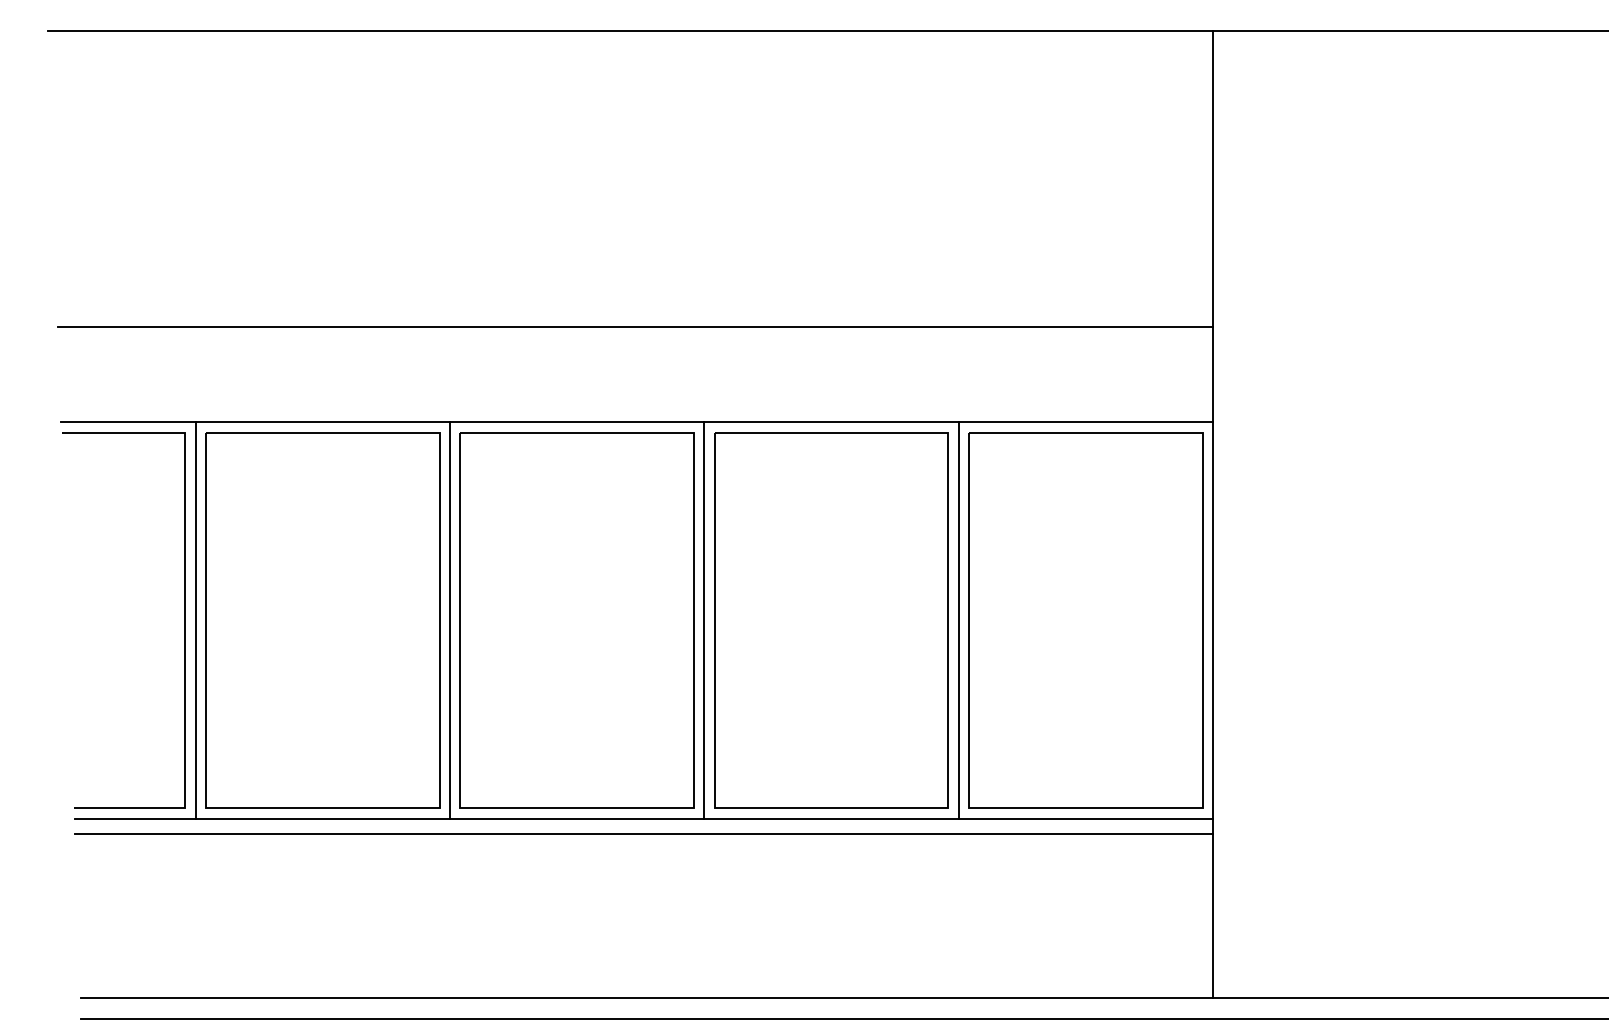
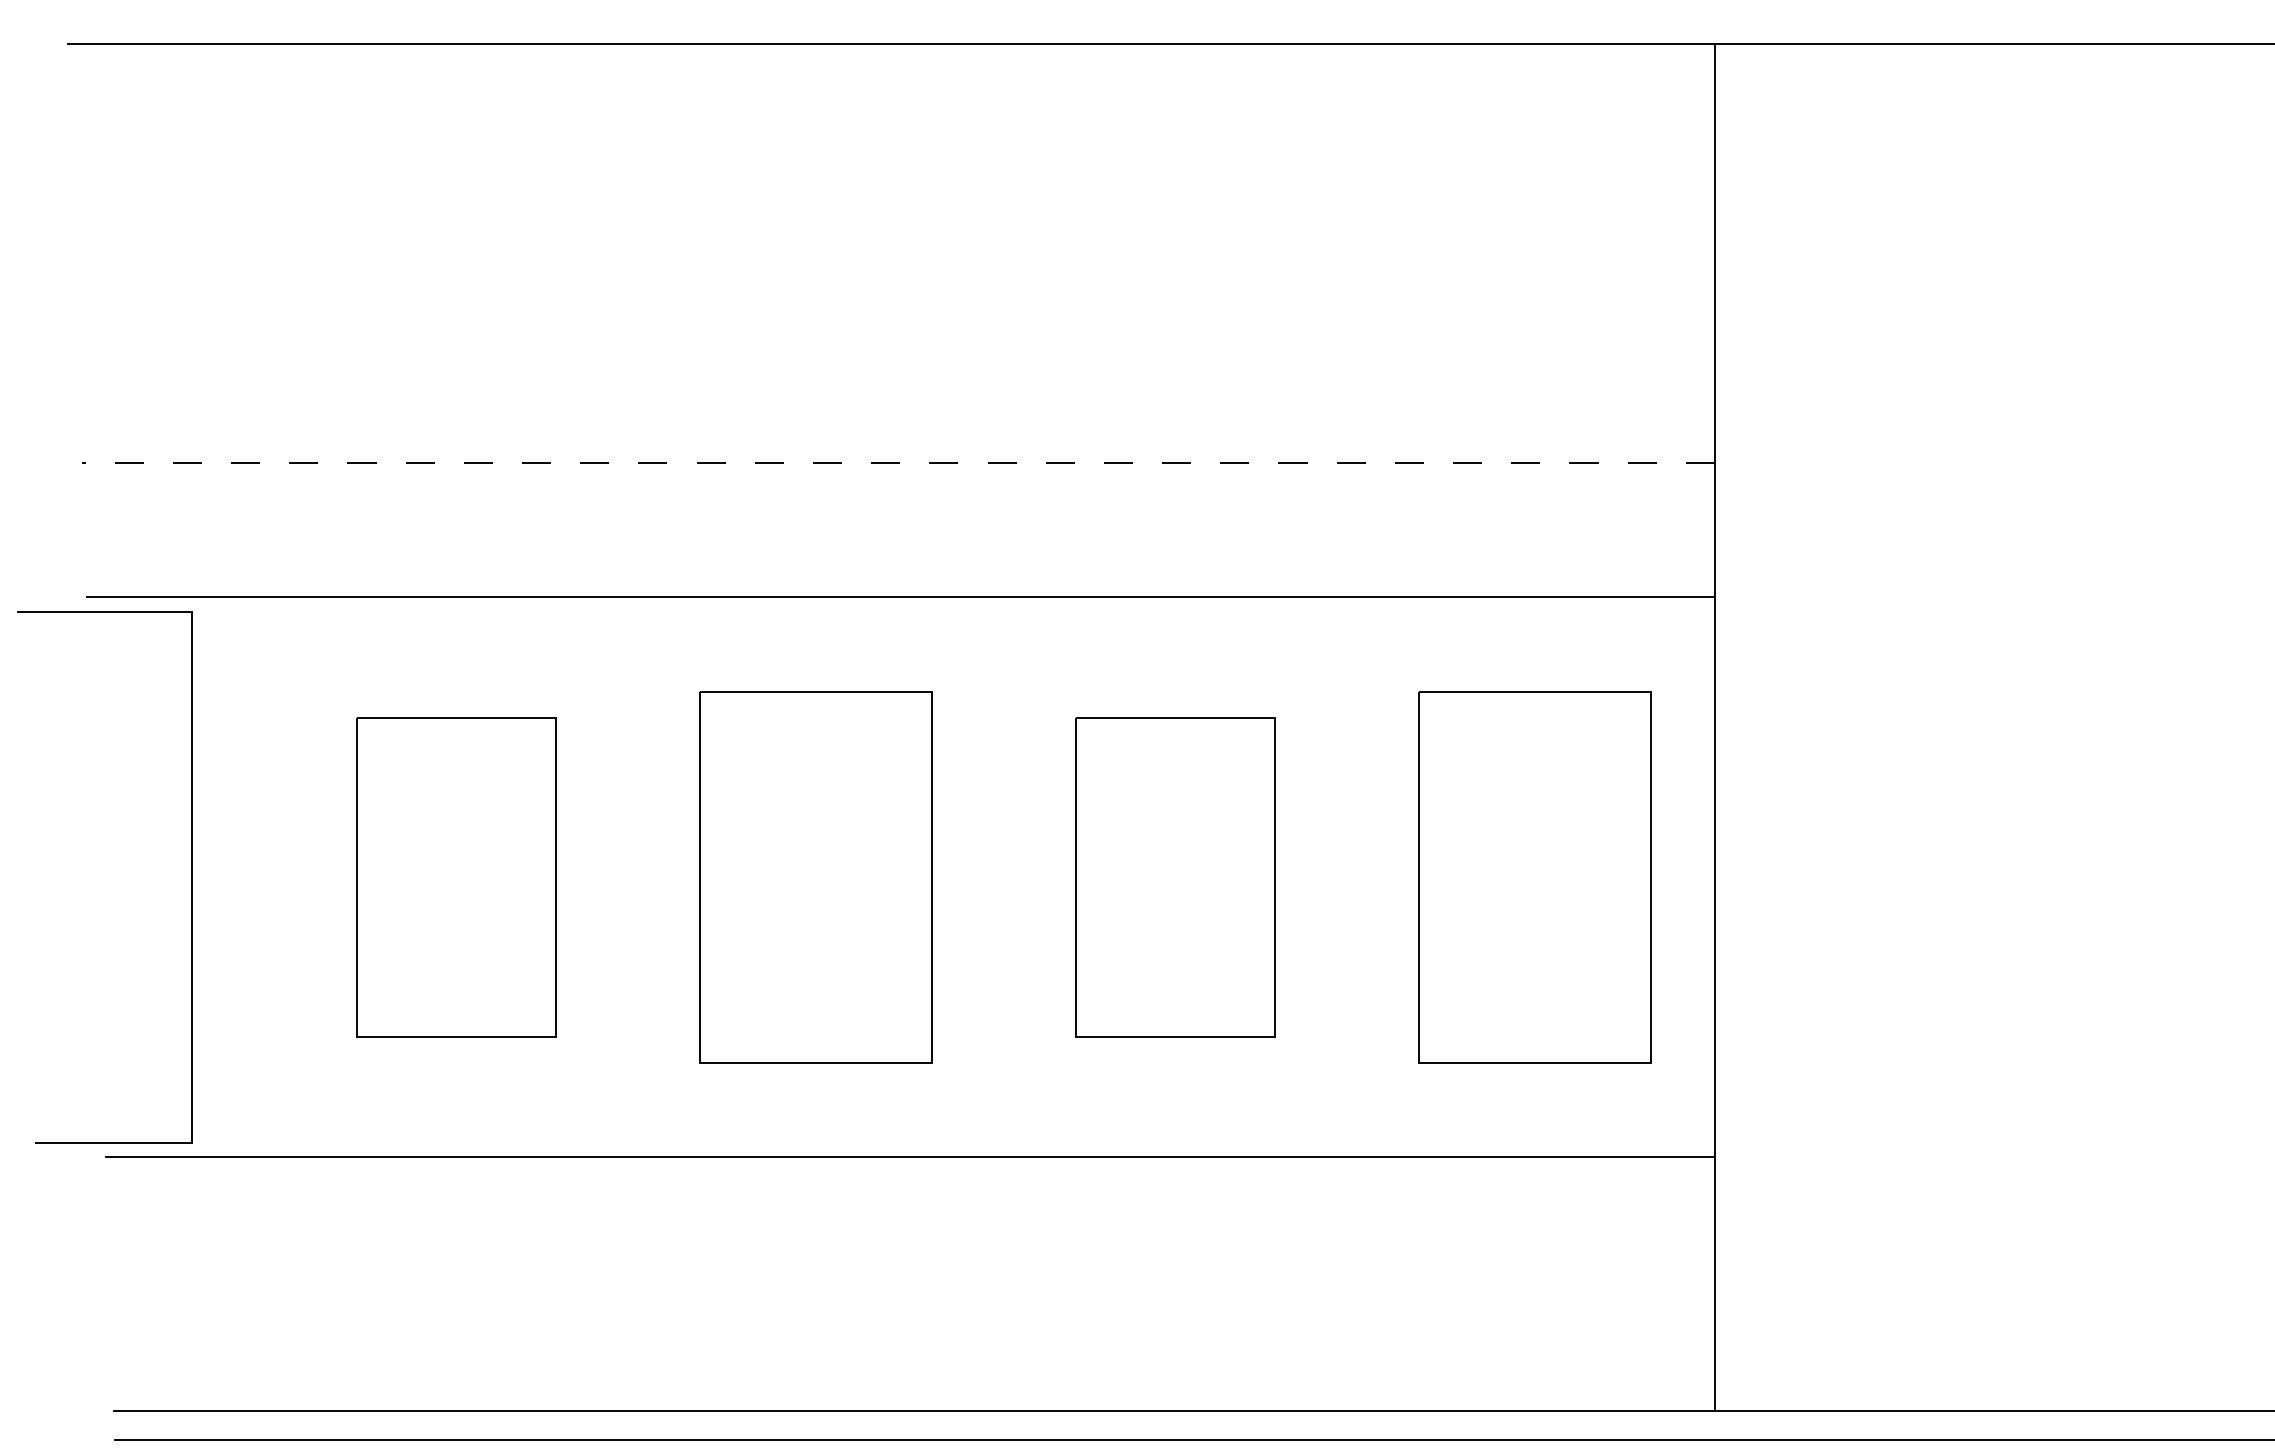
line: (635, 327) -> (898, 462), solid -> dashed
line: (184, 620) -> (191, 877), moved
line: (195, 620) -> (276, 877), removed
part: (322, 620) -> (456, 877), size x0.6
line: (450, 620) -> (636, 877), removed
part: (576, 620) -> (815, 877), size x0.7
line: (704, 620) -> (995, 877), removed
part: (831, 620) -> (1175, 877), size x0.6
line: (958, 620) -> (1355, 877), removed
part: (1085, 620) -> (1534, 877), size x0.7
line: (643, 834) -> (910, 1179), removed

